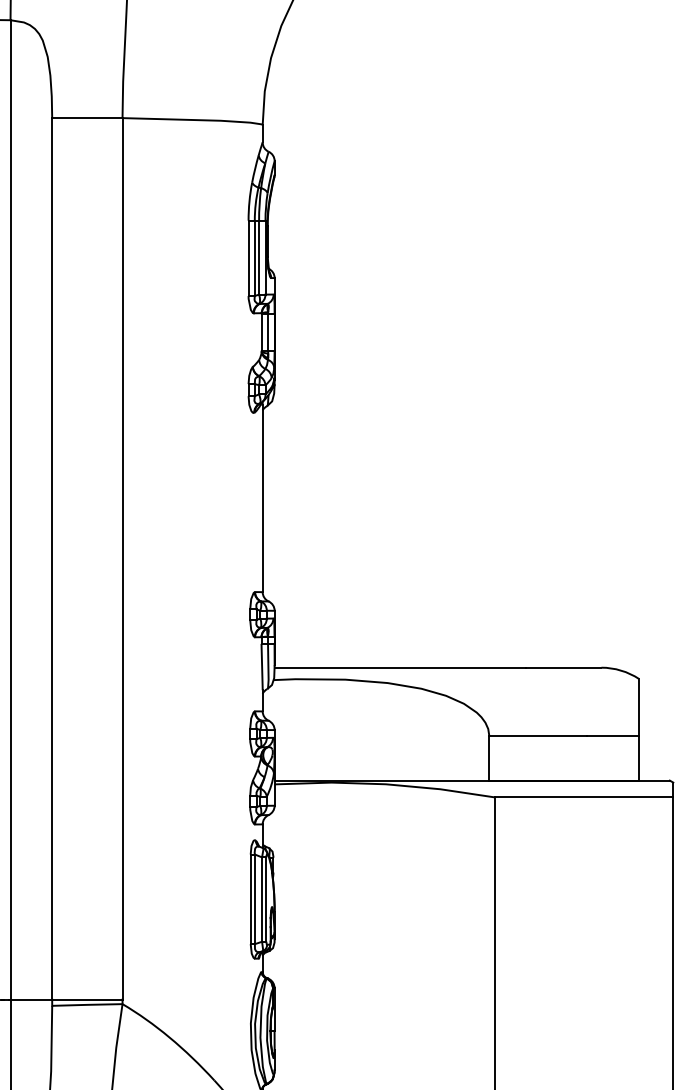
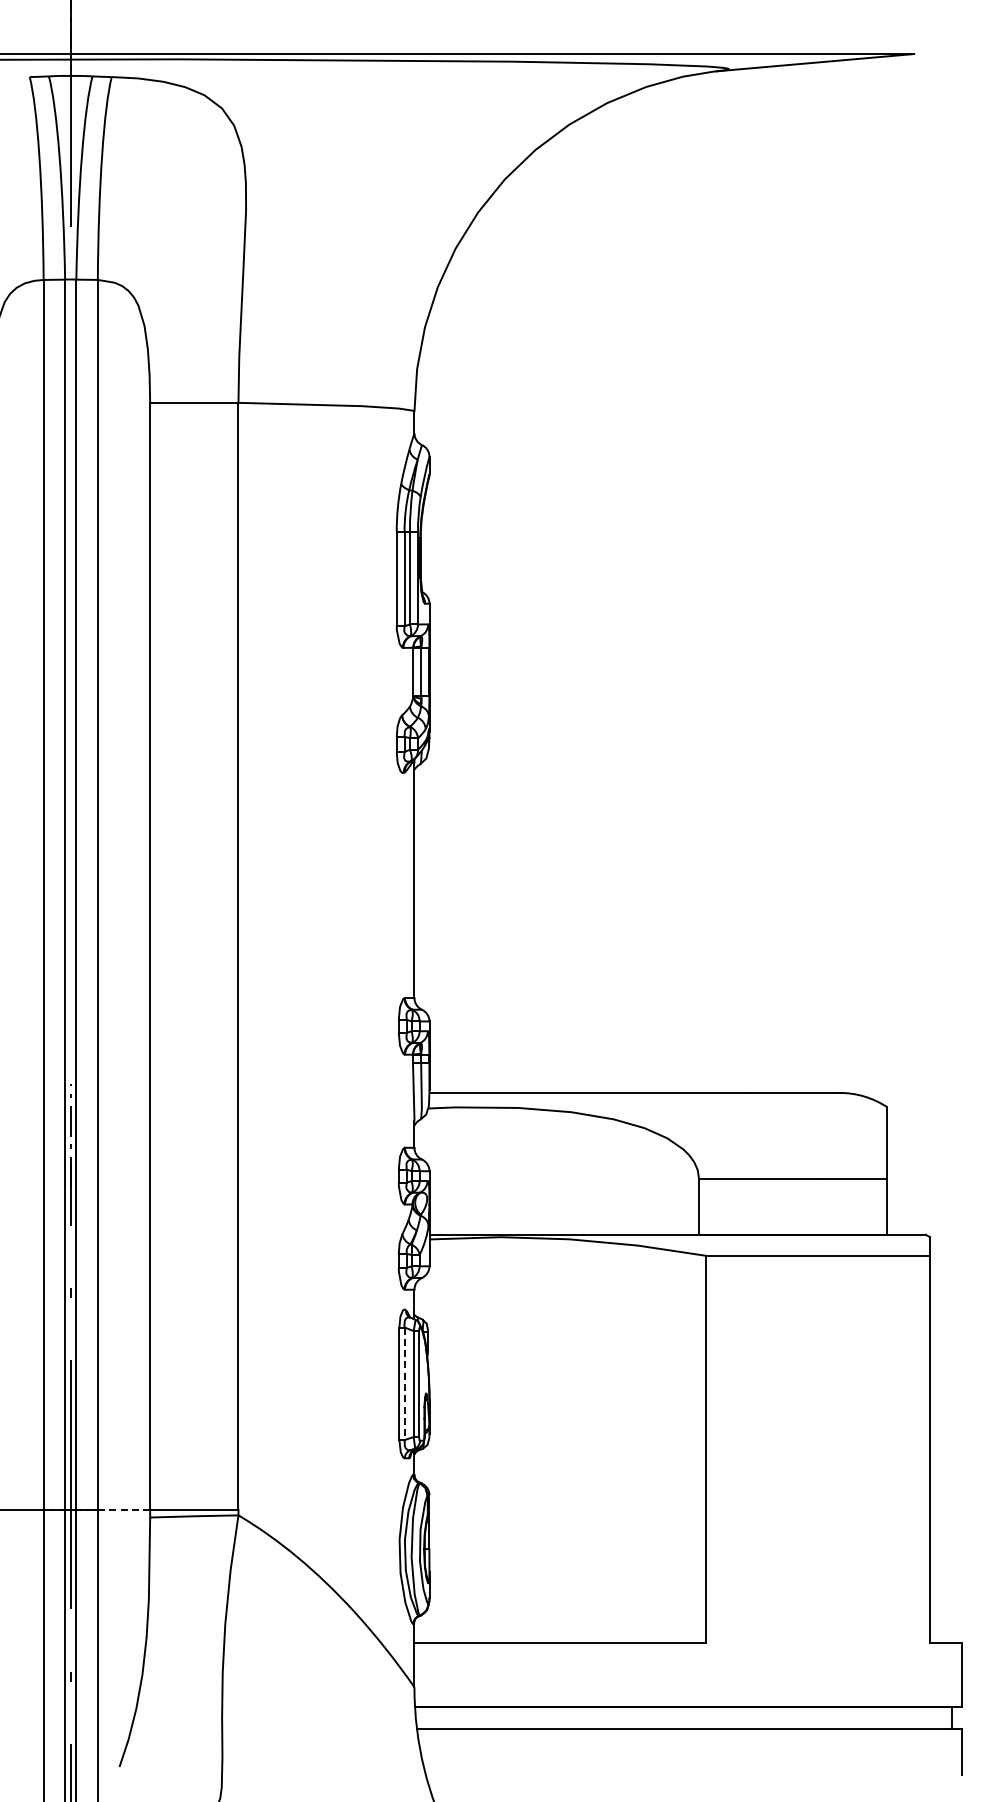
line: (254, 899) -> (404, 1384), solid -> dashed
line: (30, 999) -> (123, 1509), solid -> dashed

